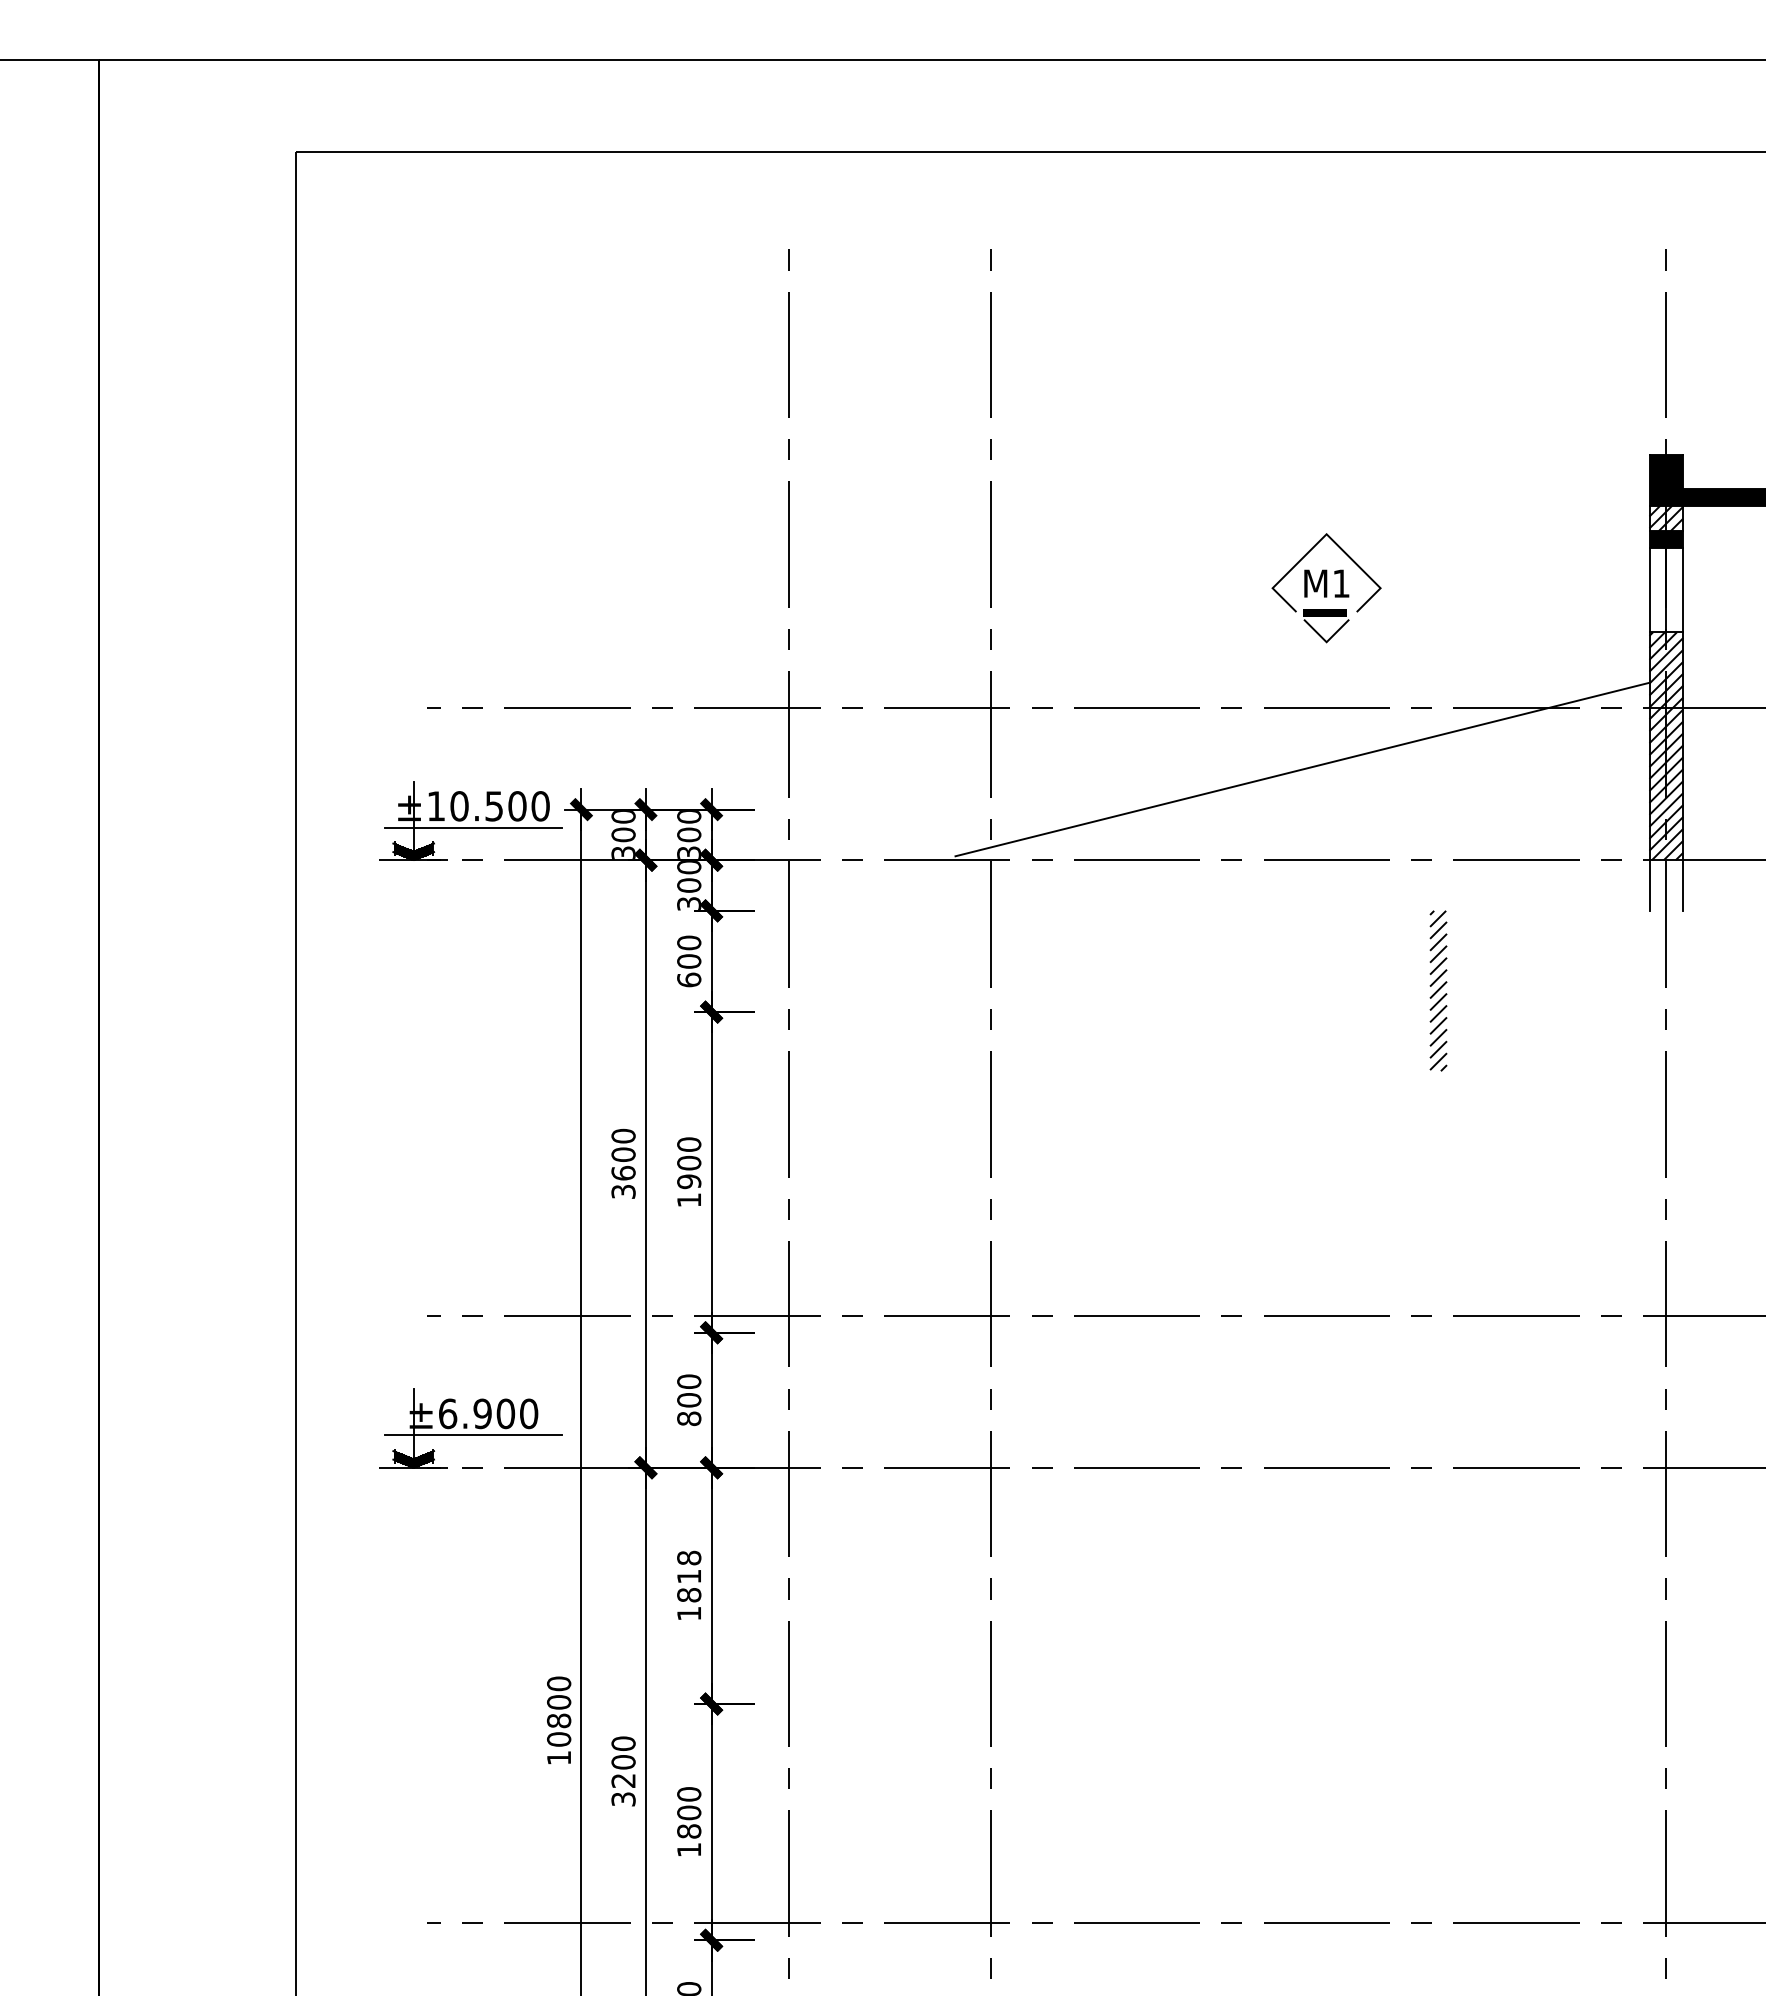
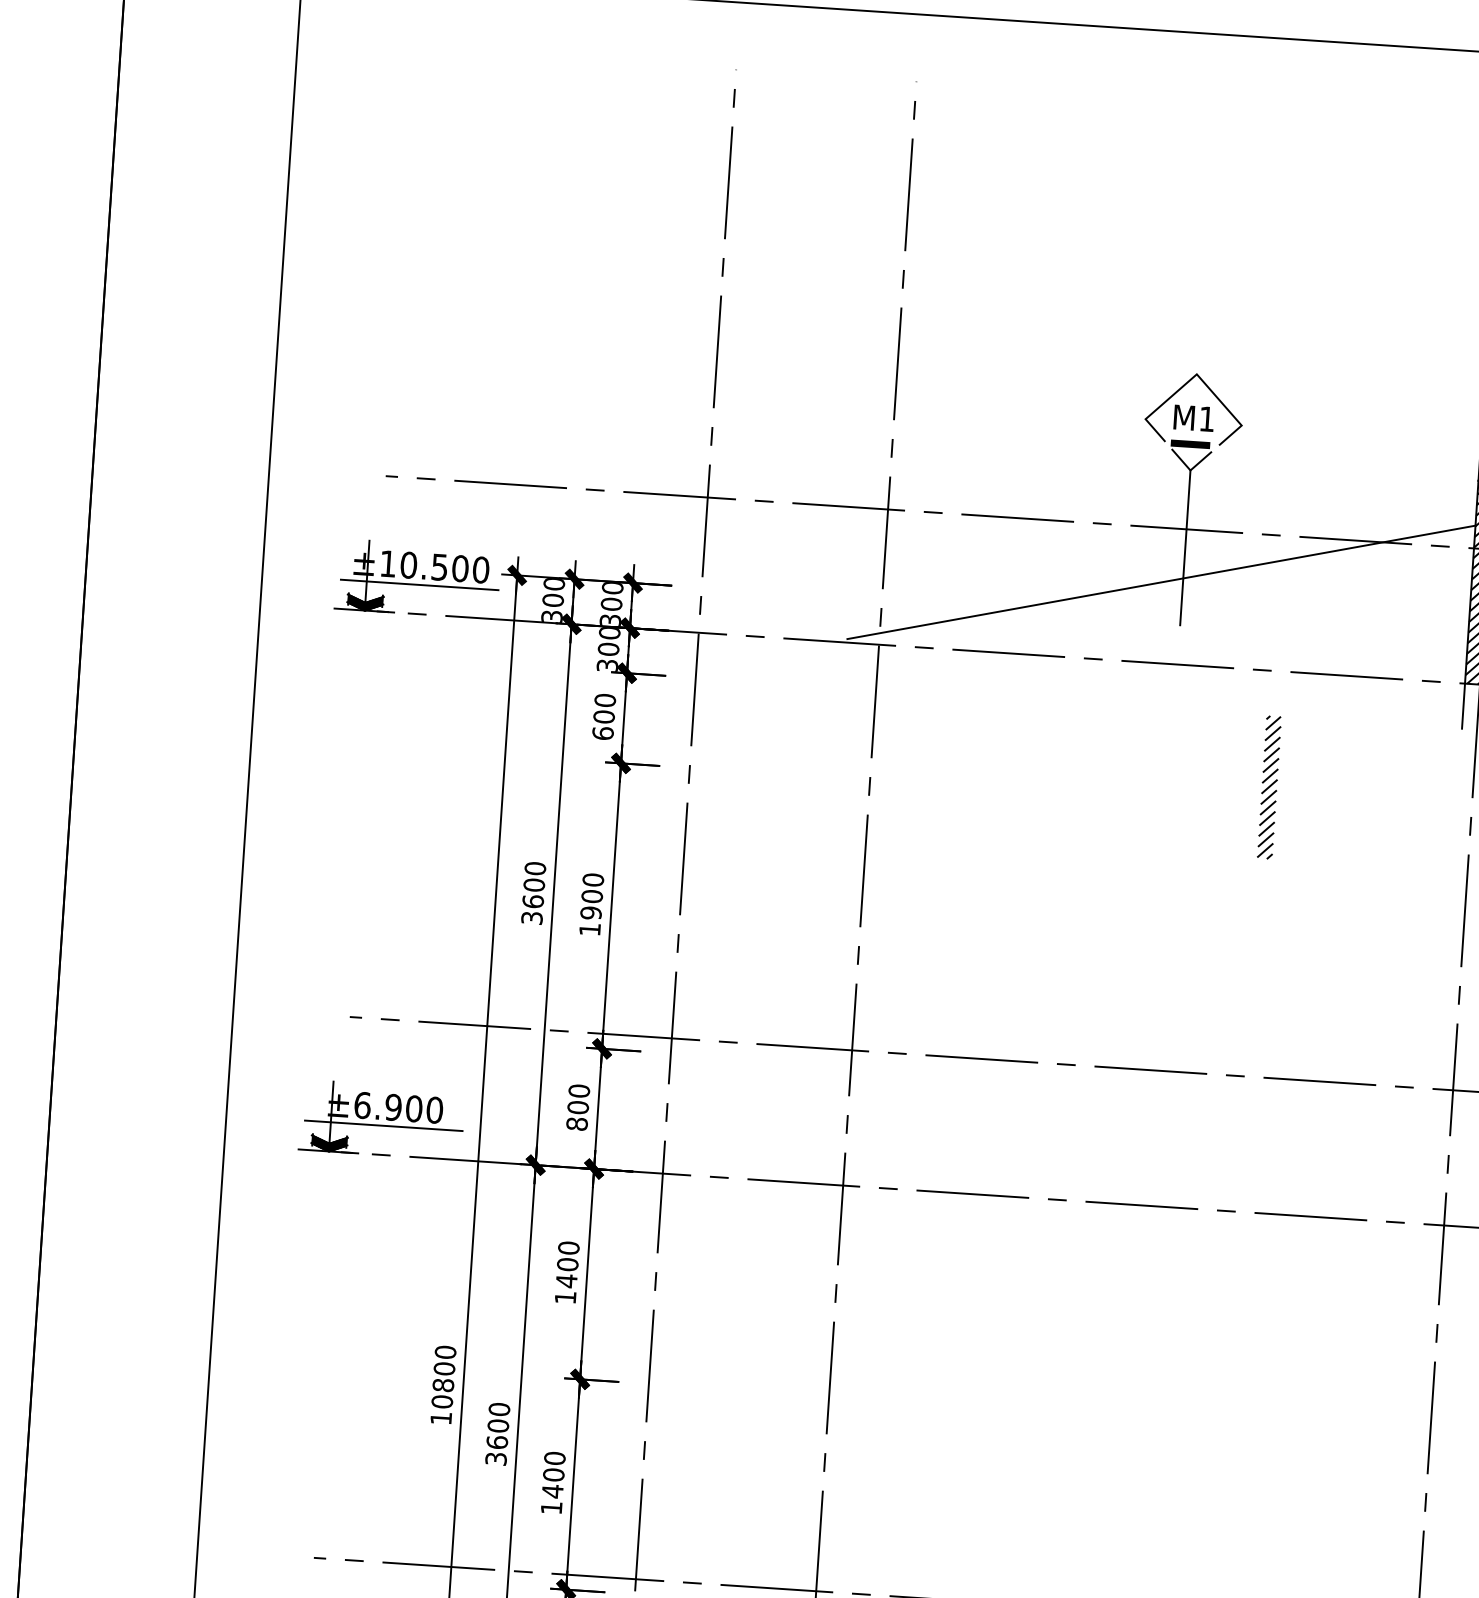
line: (1326, 729) -> (1185, 548), added
text: (689, 1576) -> (568, 1264), 1818 -> 1400
text: (623, 1780) -> (497, 1442), 3200 -> 3600
text: (689, 1831) -> (552, 1491), 1800 -> 1400

